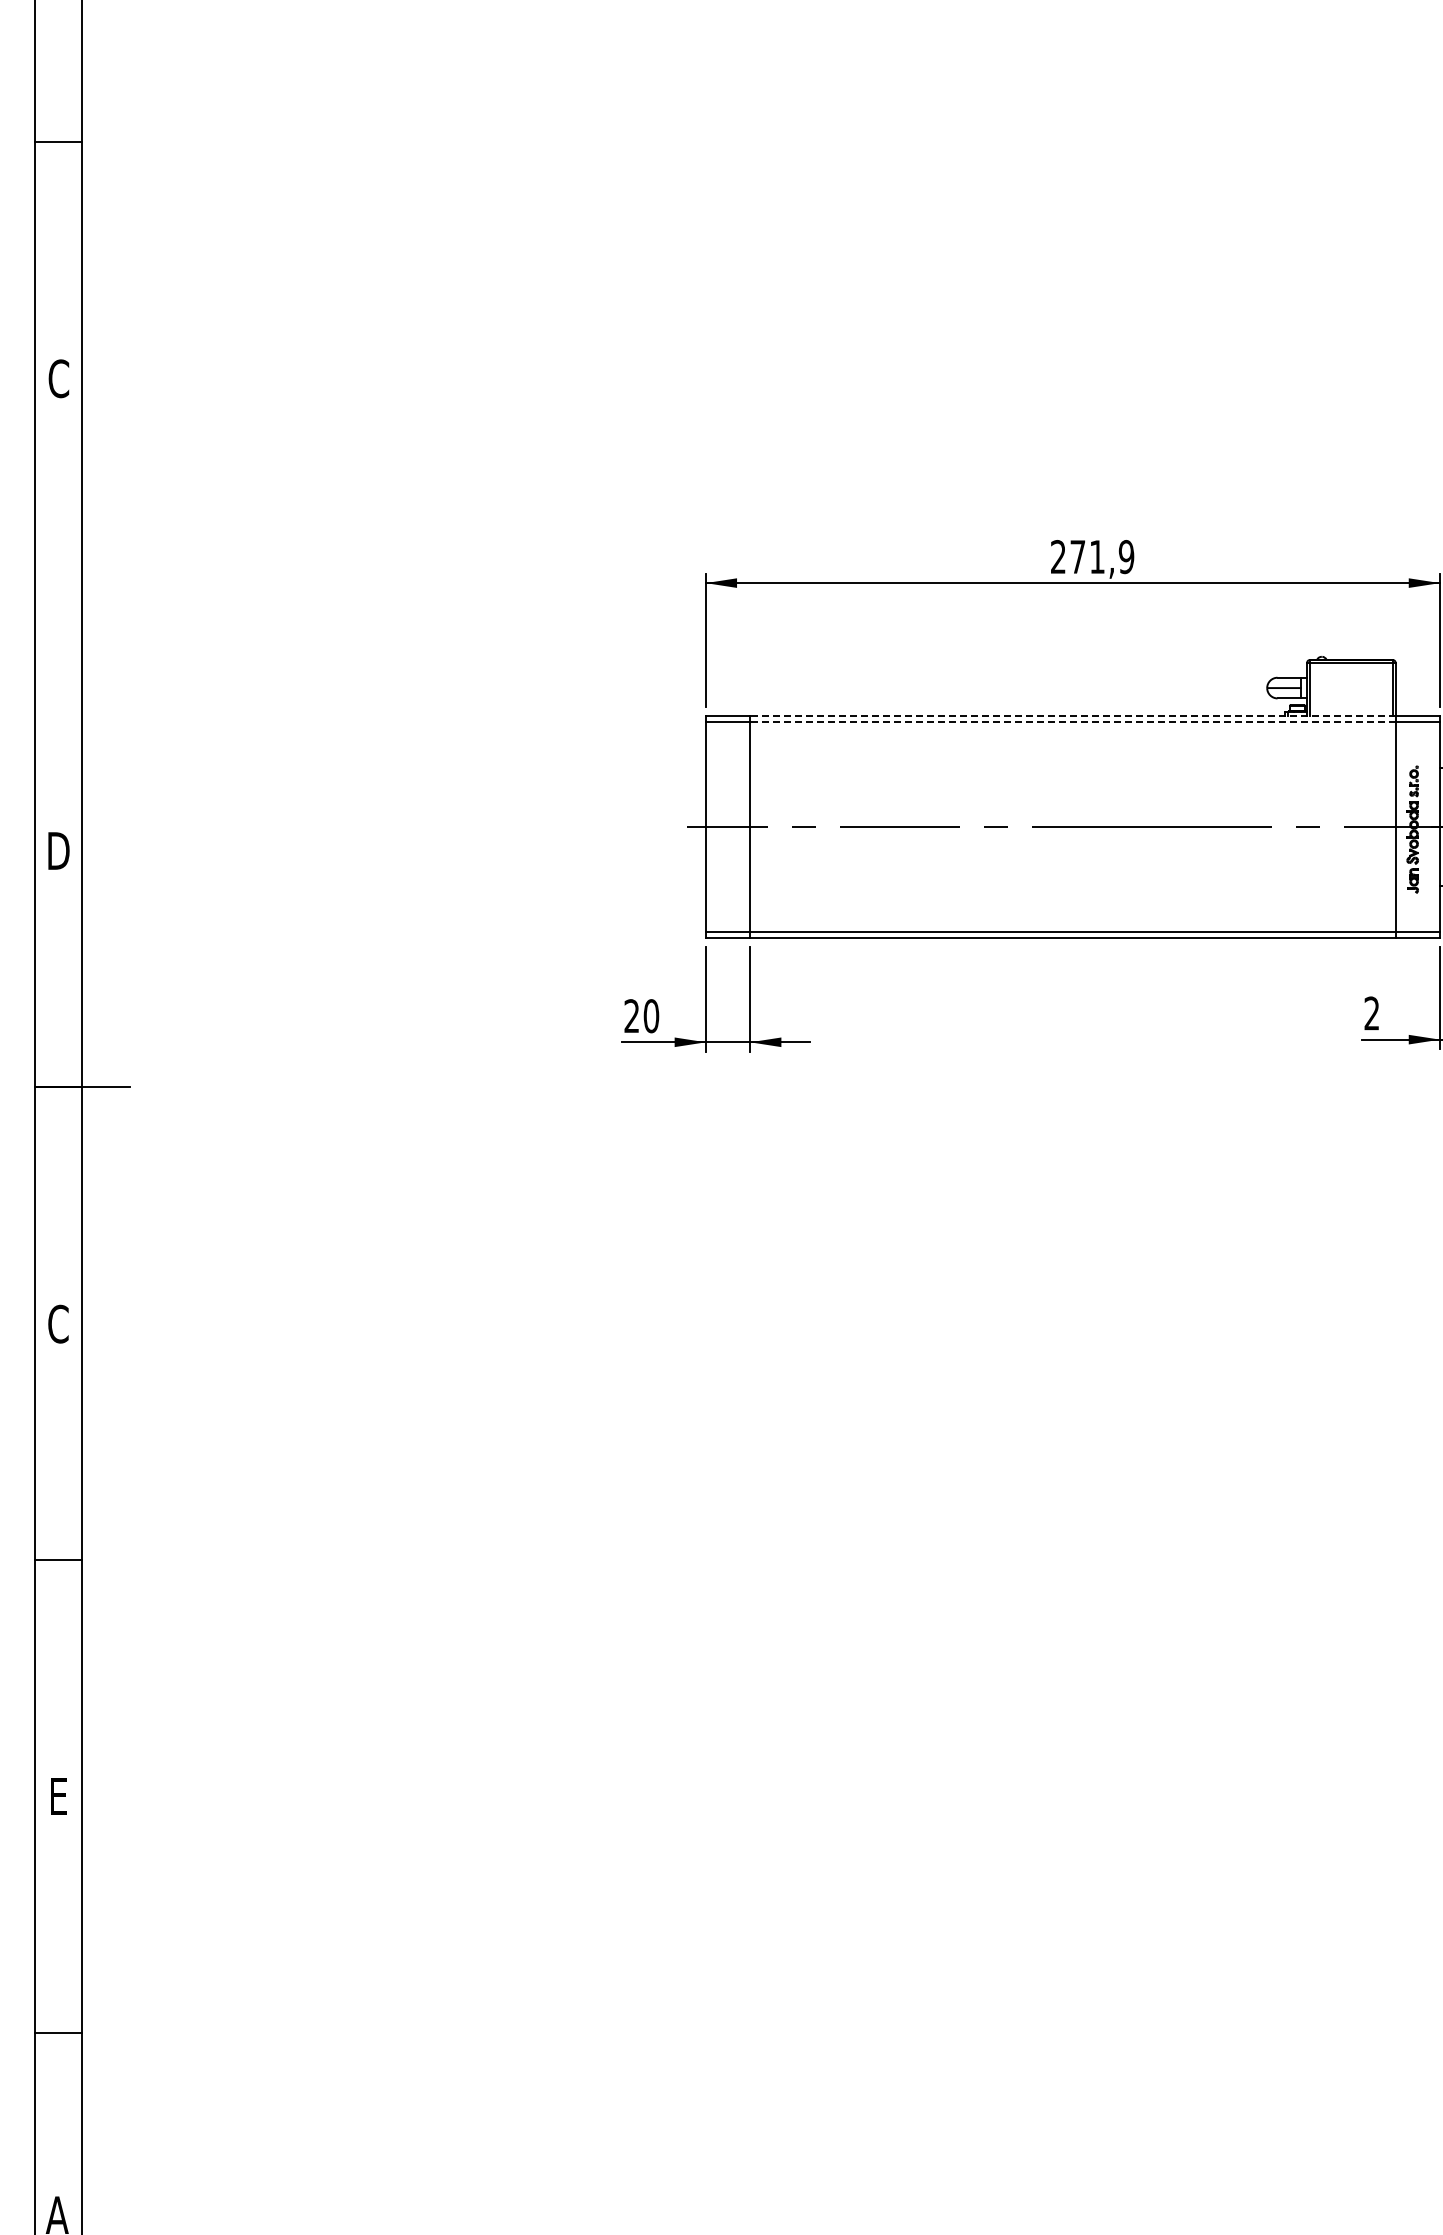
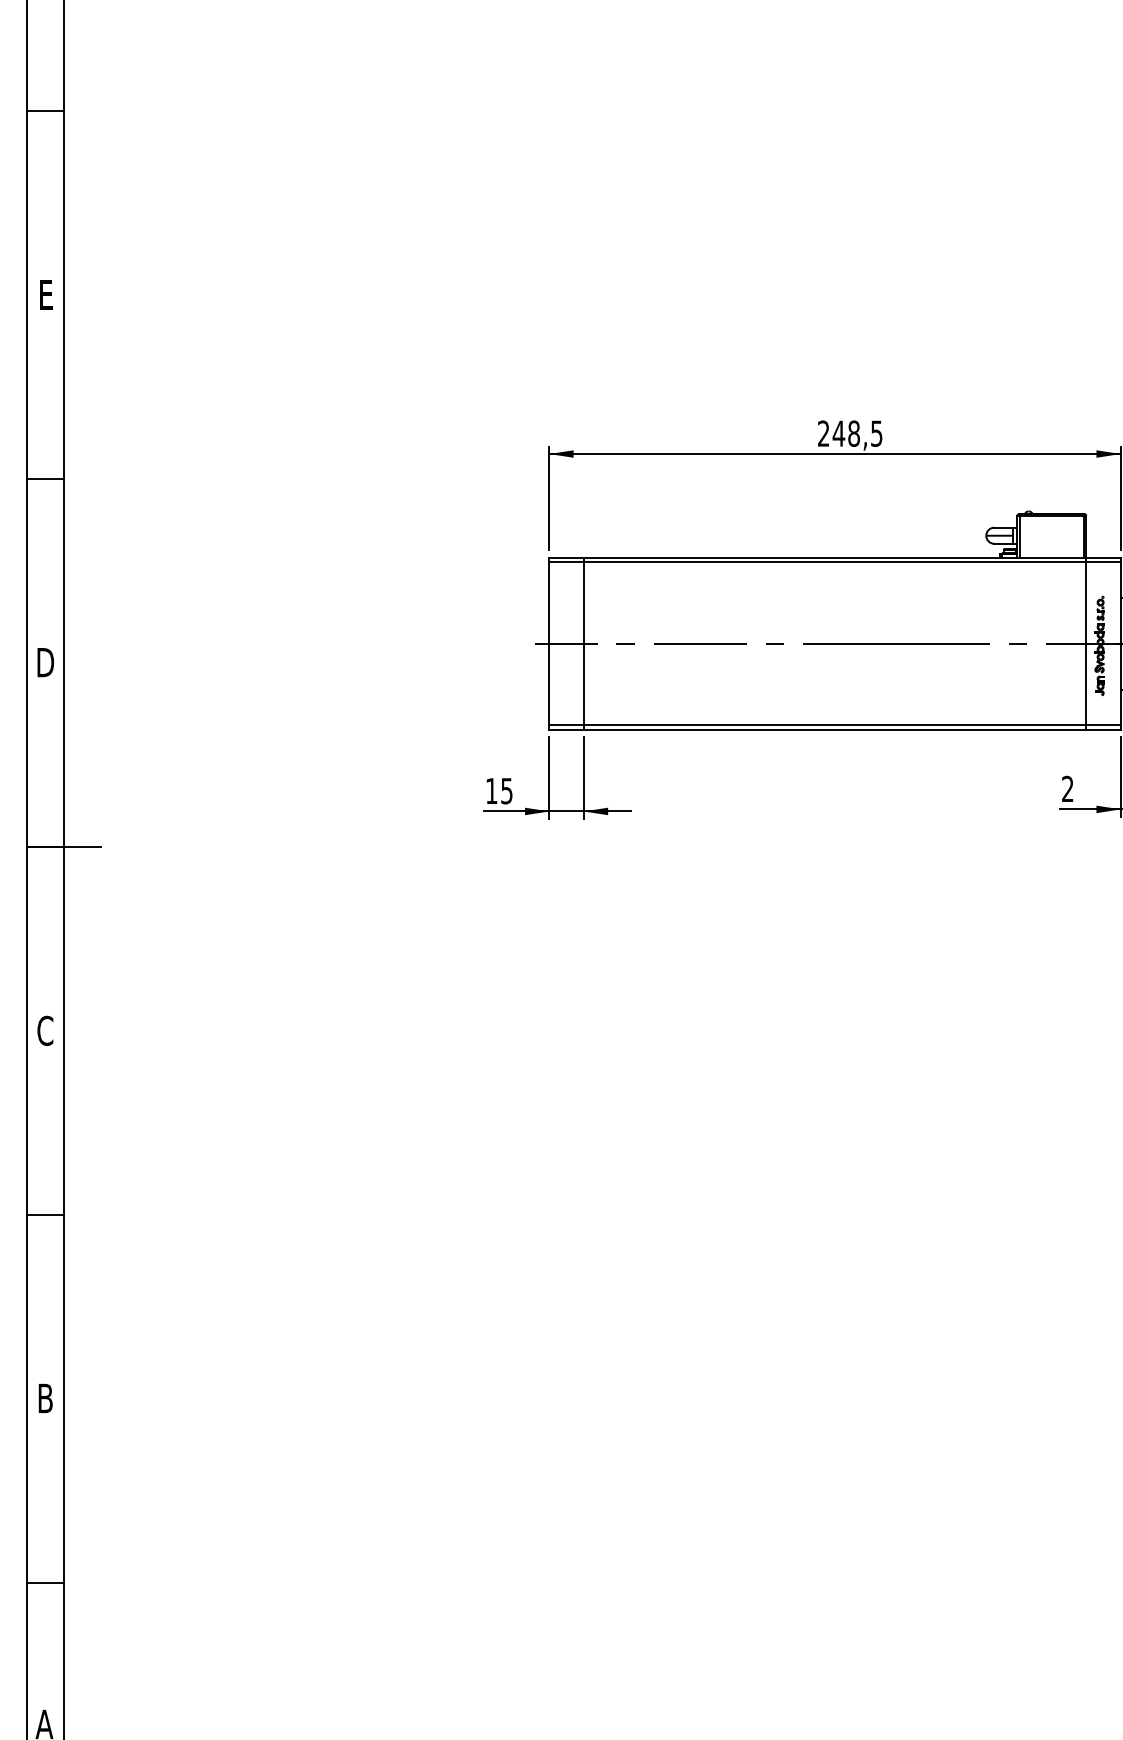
text: (58, 378) -> (45, 294), C -> E
text: (1101, 557) -> (857, 434), 271,9 -> 248,5
line: (58, 614) -> (45, 478), added
line: (1072, 716) -> (834, 557), dashed -> solid
line: (1072, 722) -> (834, 562), dashed -> solid
text: (641, 1016) -> (499, 791), 20 -> 15
text: (58, 1796) -> (45, 1398), E -> B

